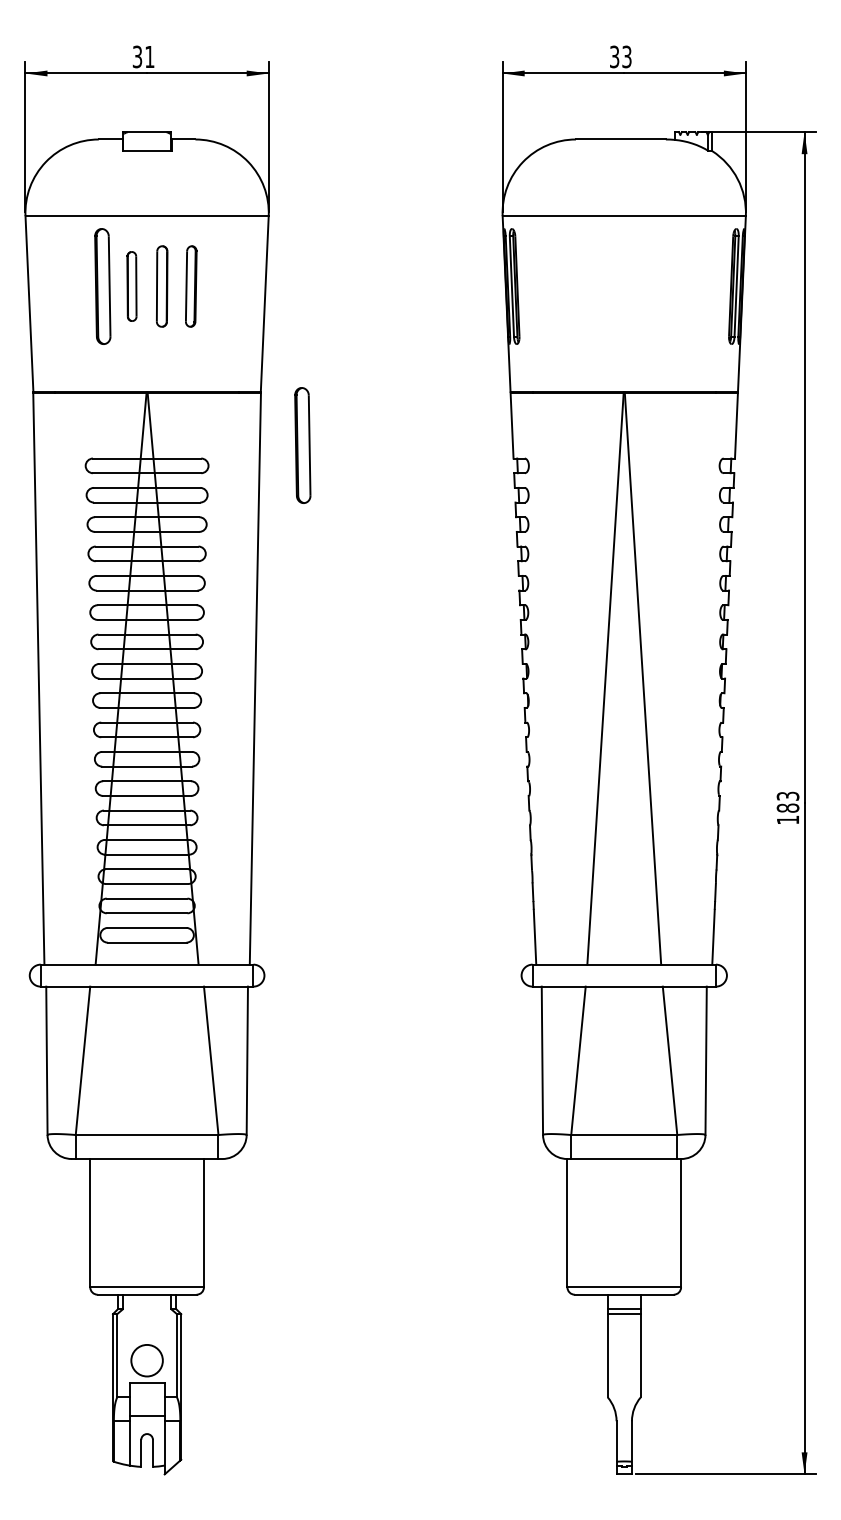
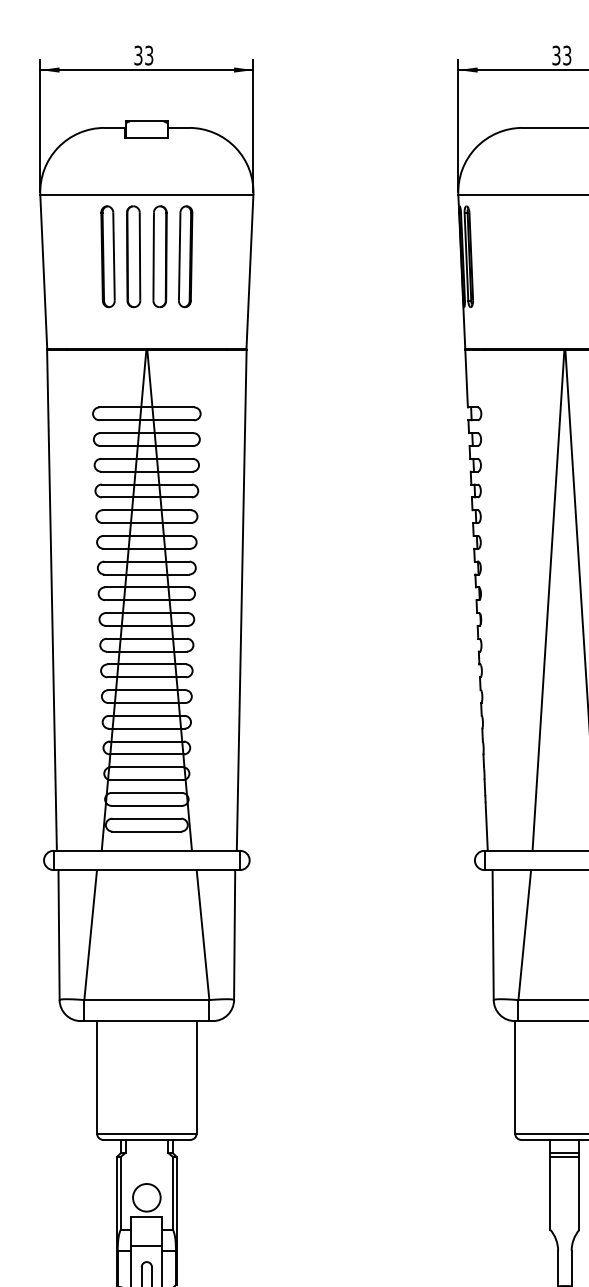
text: (149, 56) -> (148, 55), 31 -> 33
part: (131, 286) -> (133, 256), size x1.67
part: (161, 286) -> (159, 256), size x1.43
part: (190, 286) -> (184, 256), size x1.43
part: (302, 445) -> (282, 395), removed

